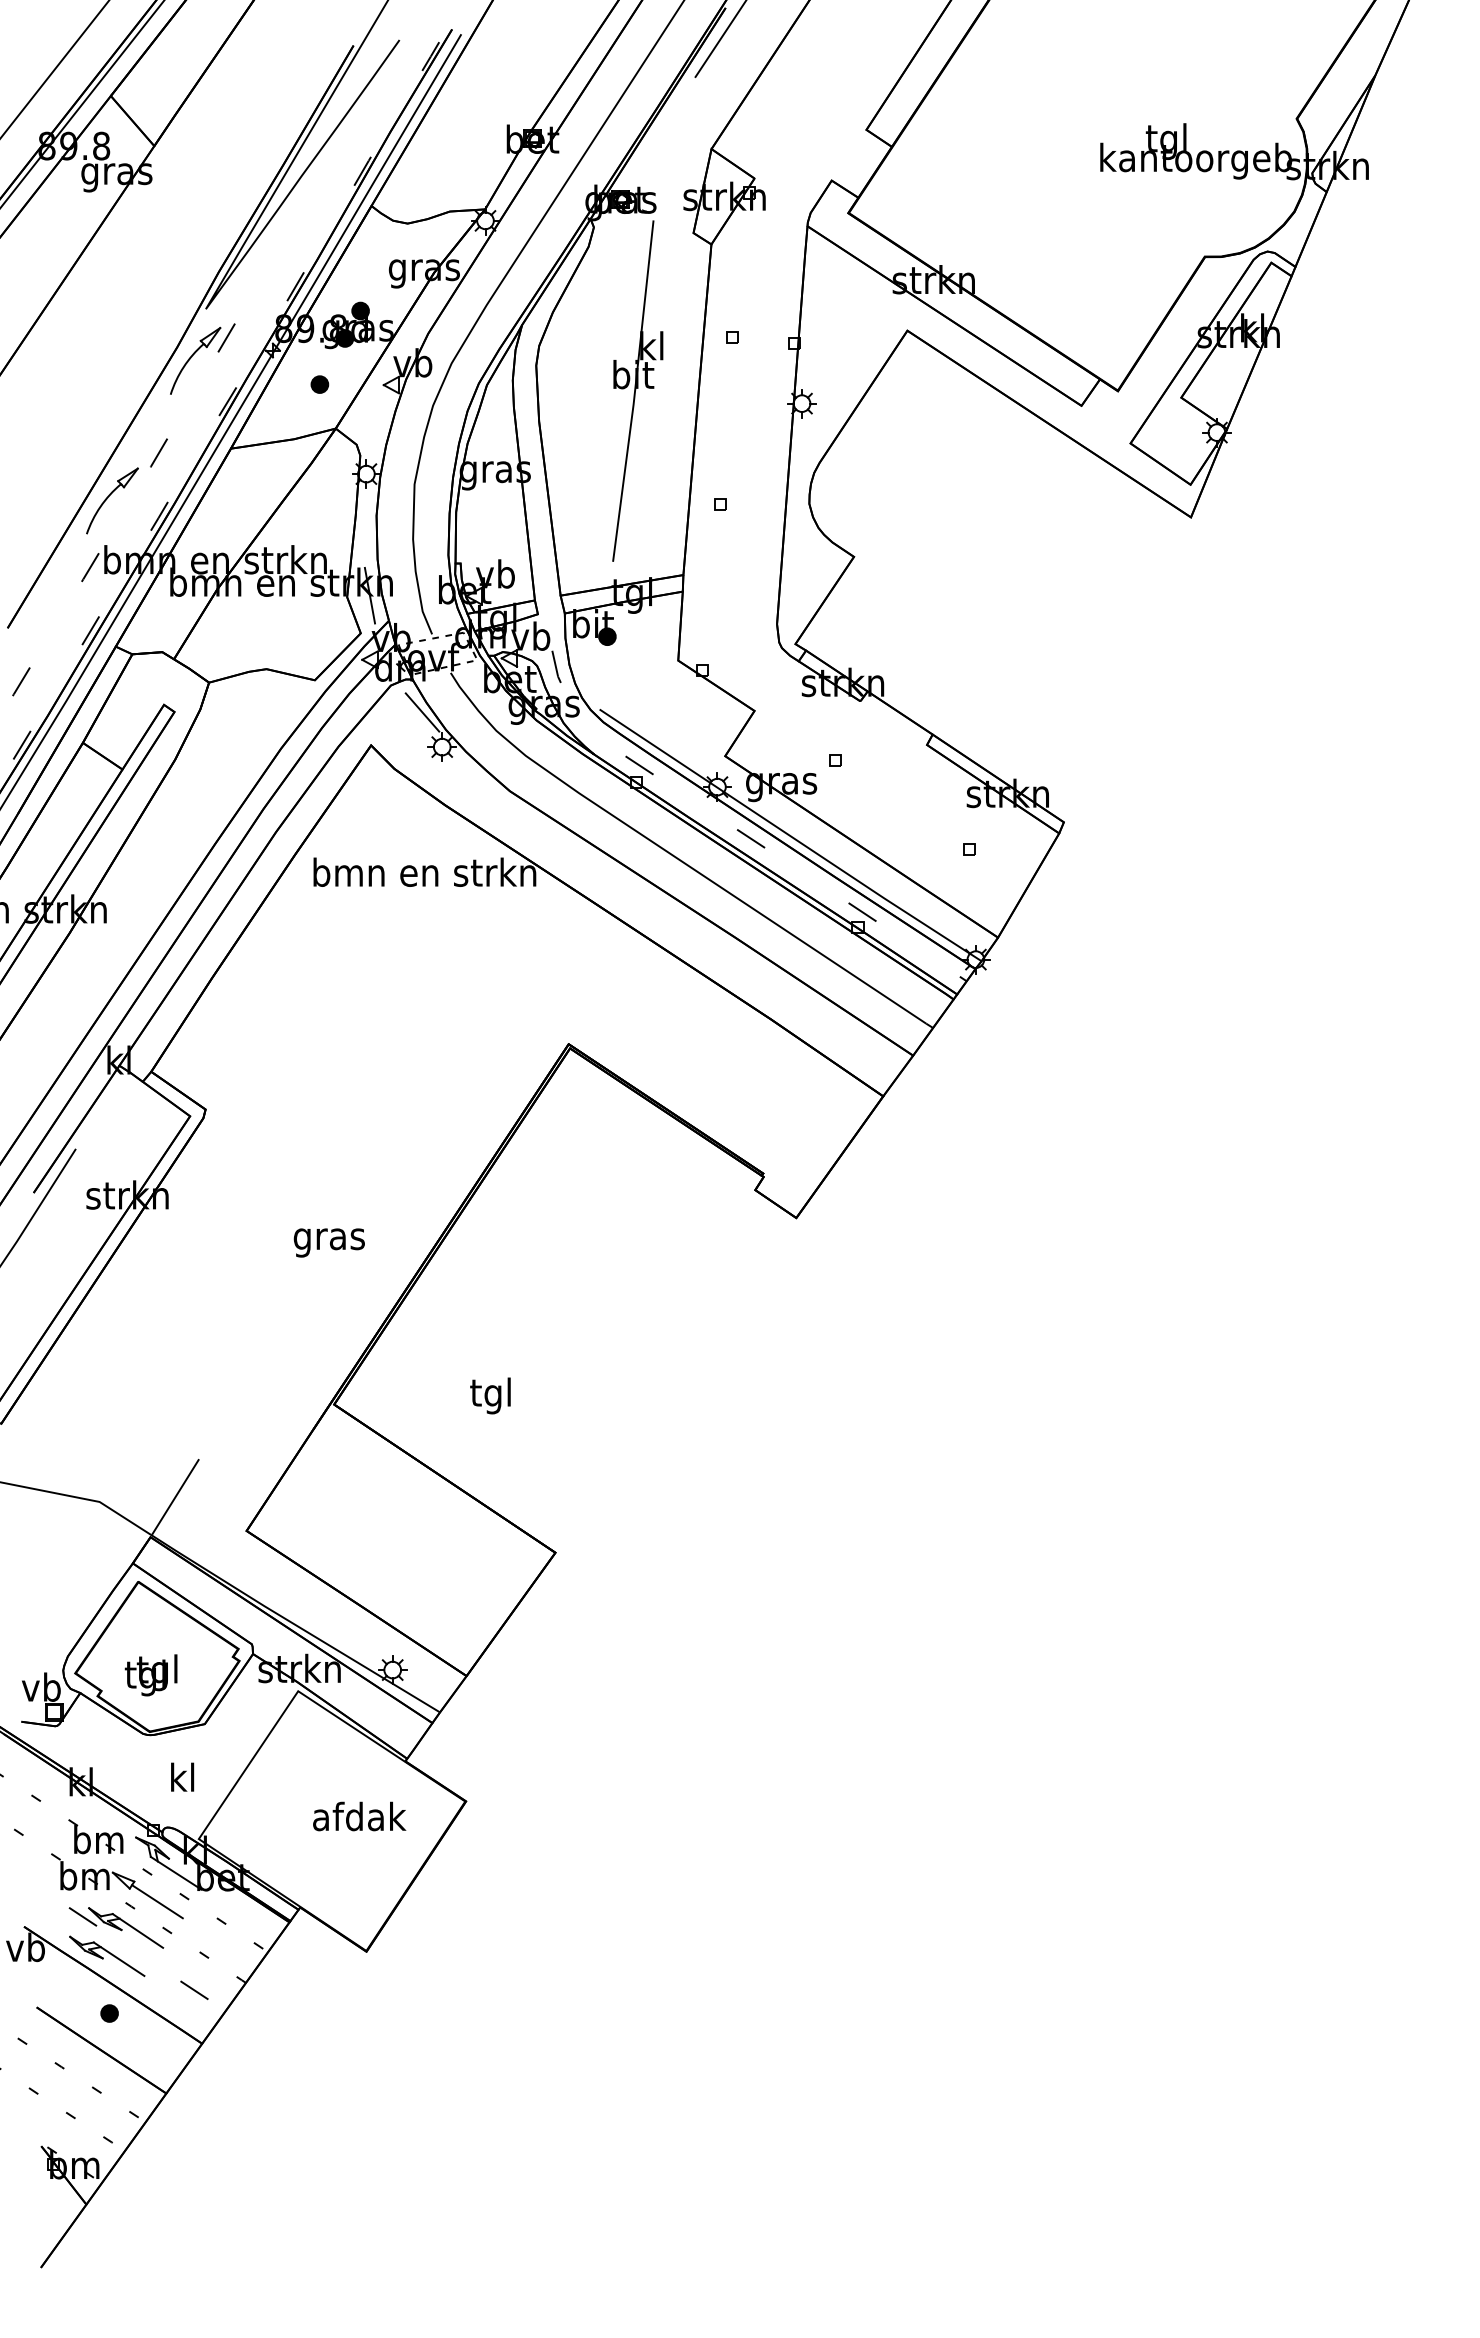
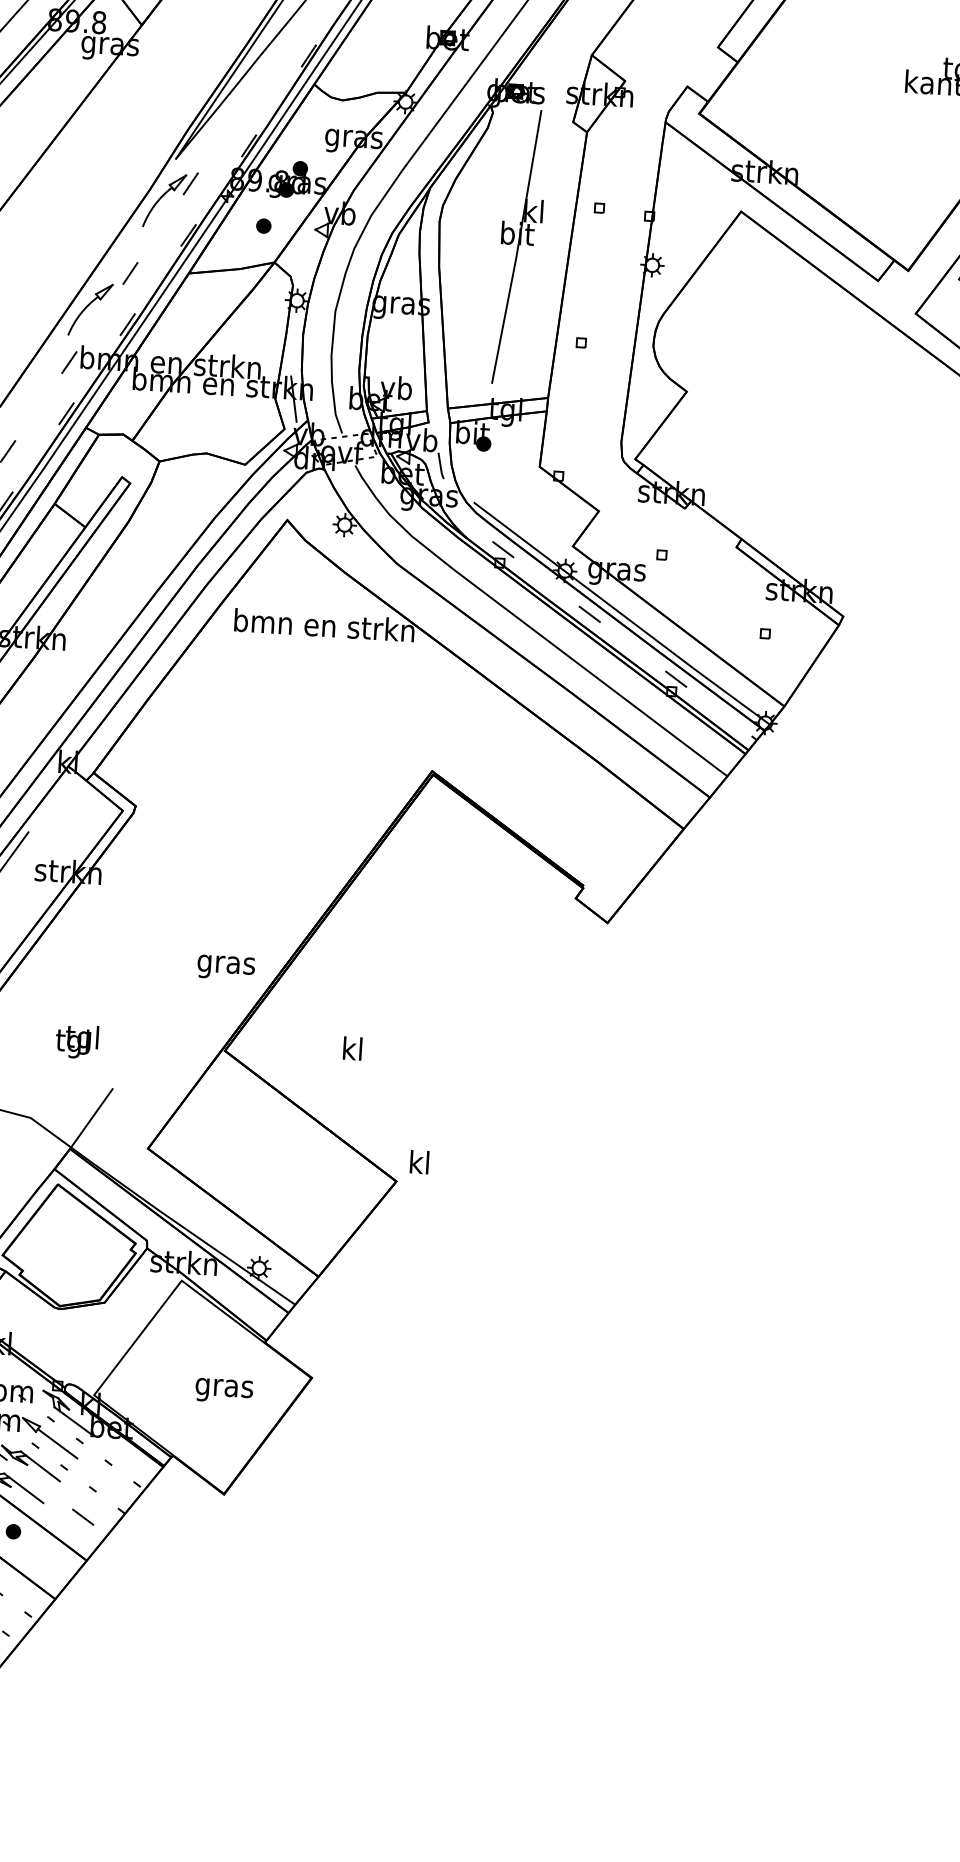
line: (422, 712) -> (330, 496), removed
text: (328, 1242) -> (225, 967), moved
text: (490, 1395) -> (351, 1051), tgl -> kl
text: (150, 1675) -> (76, 1041), moved
text: (182, 1776) -> (419, 1161), moved
text: (359, 1819) -> (224, 1387), afdak -> gras

